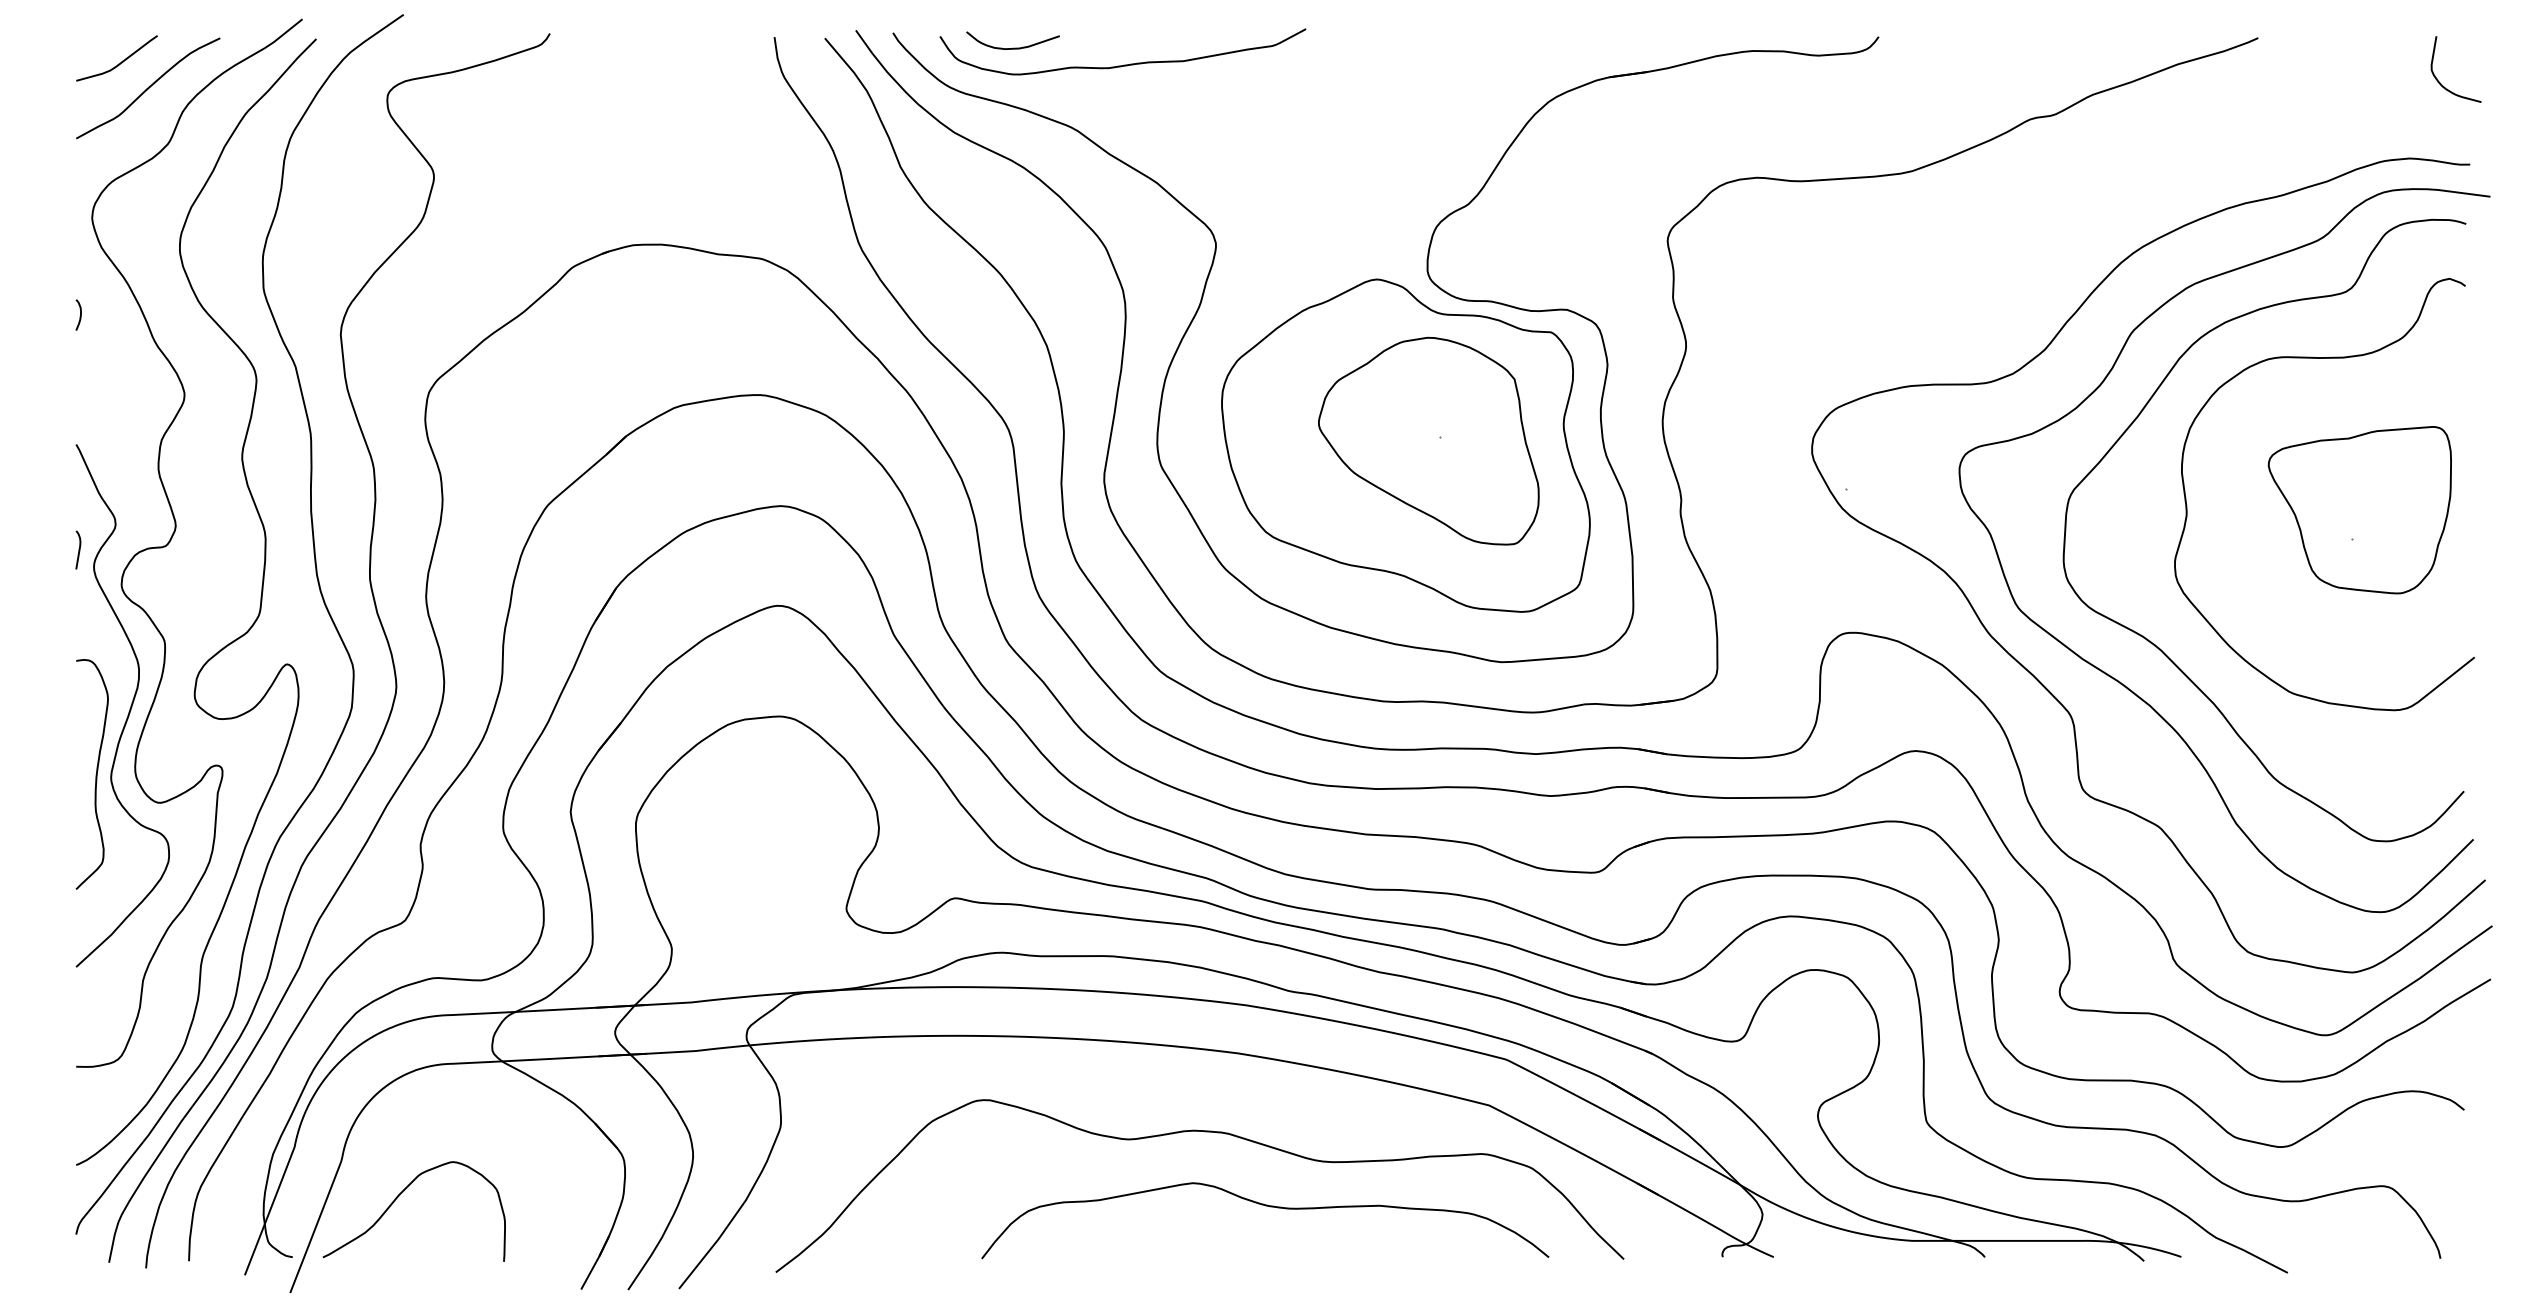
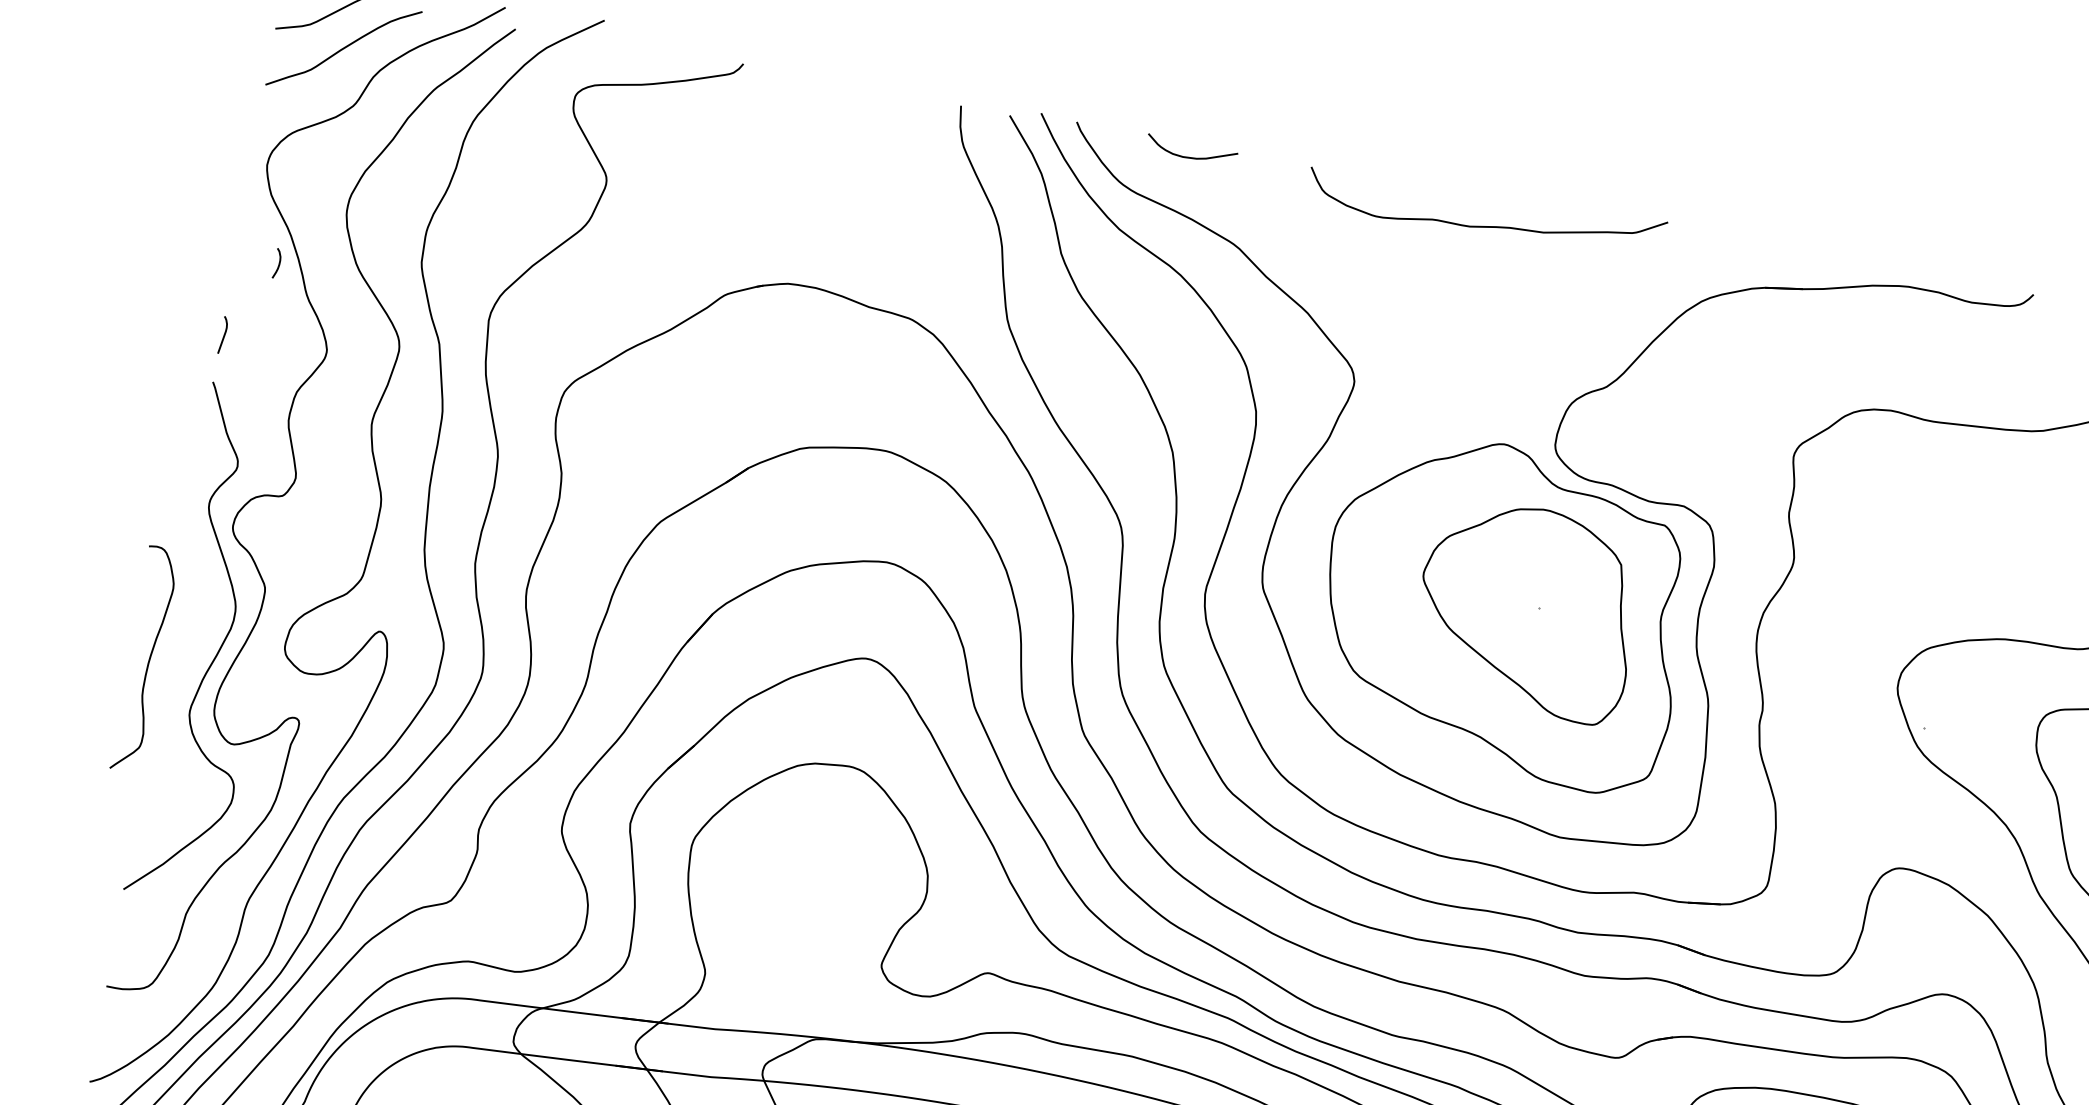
curve: (1124, 64) -> (1485, 225), moved
curve: (80, 314) -> (279, 263), moved
curve: (78, 549) -> (223, 334), moved
curve: (95, 774) -> (148, 659), moved

